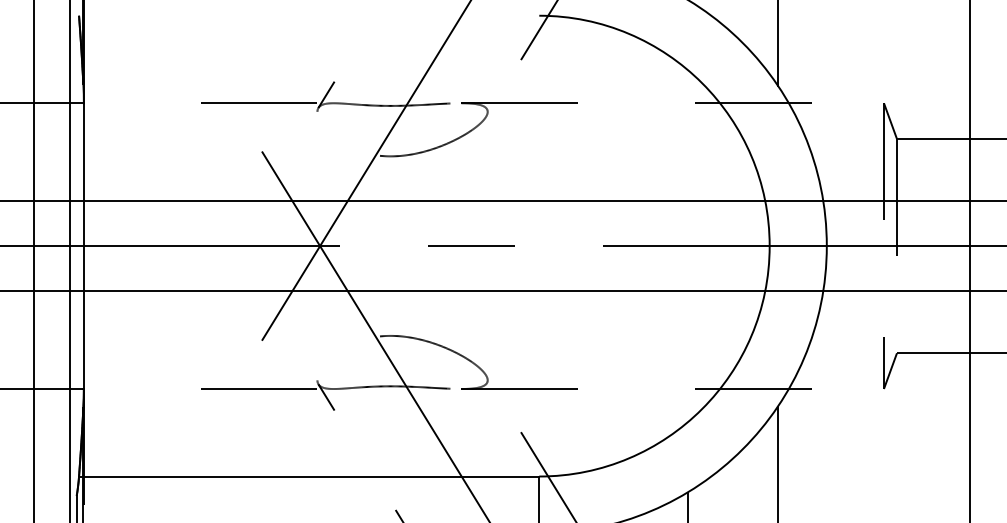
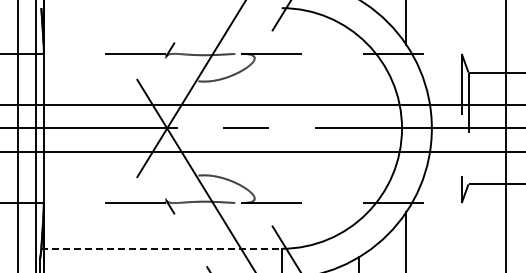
line: (311, 475) -> (162, 248), solid -> dashed

